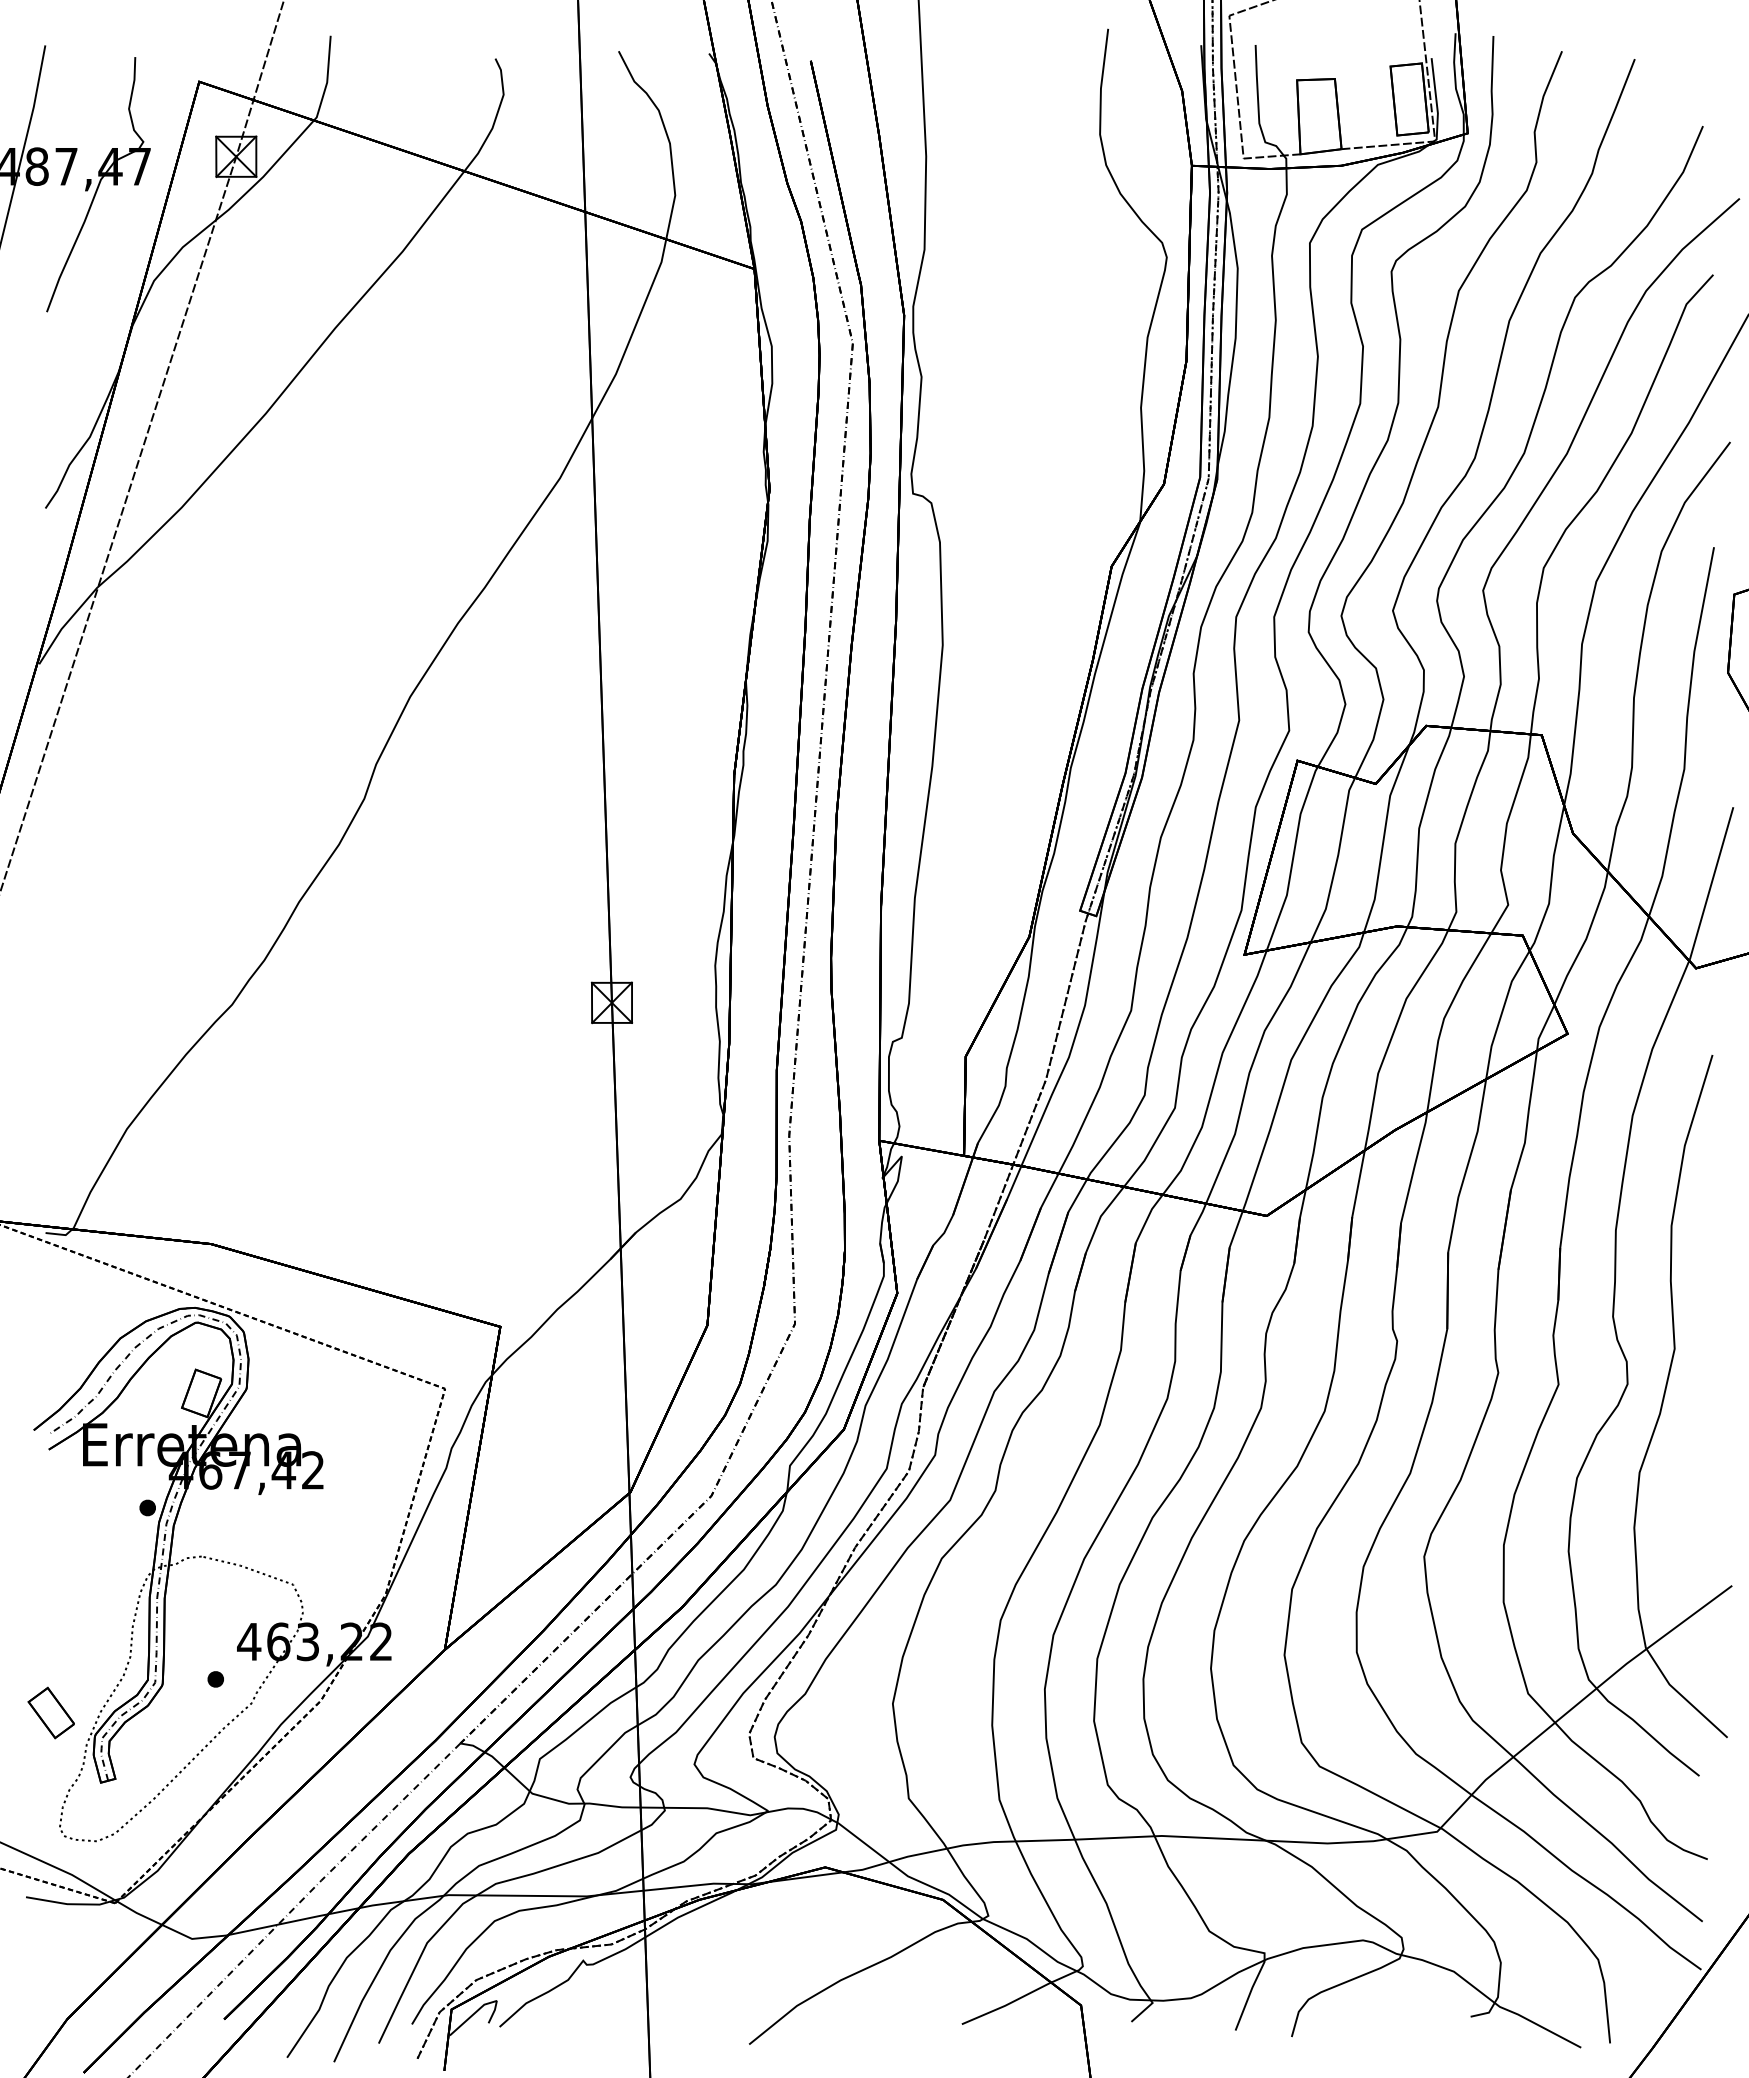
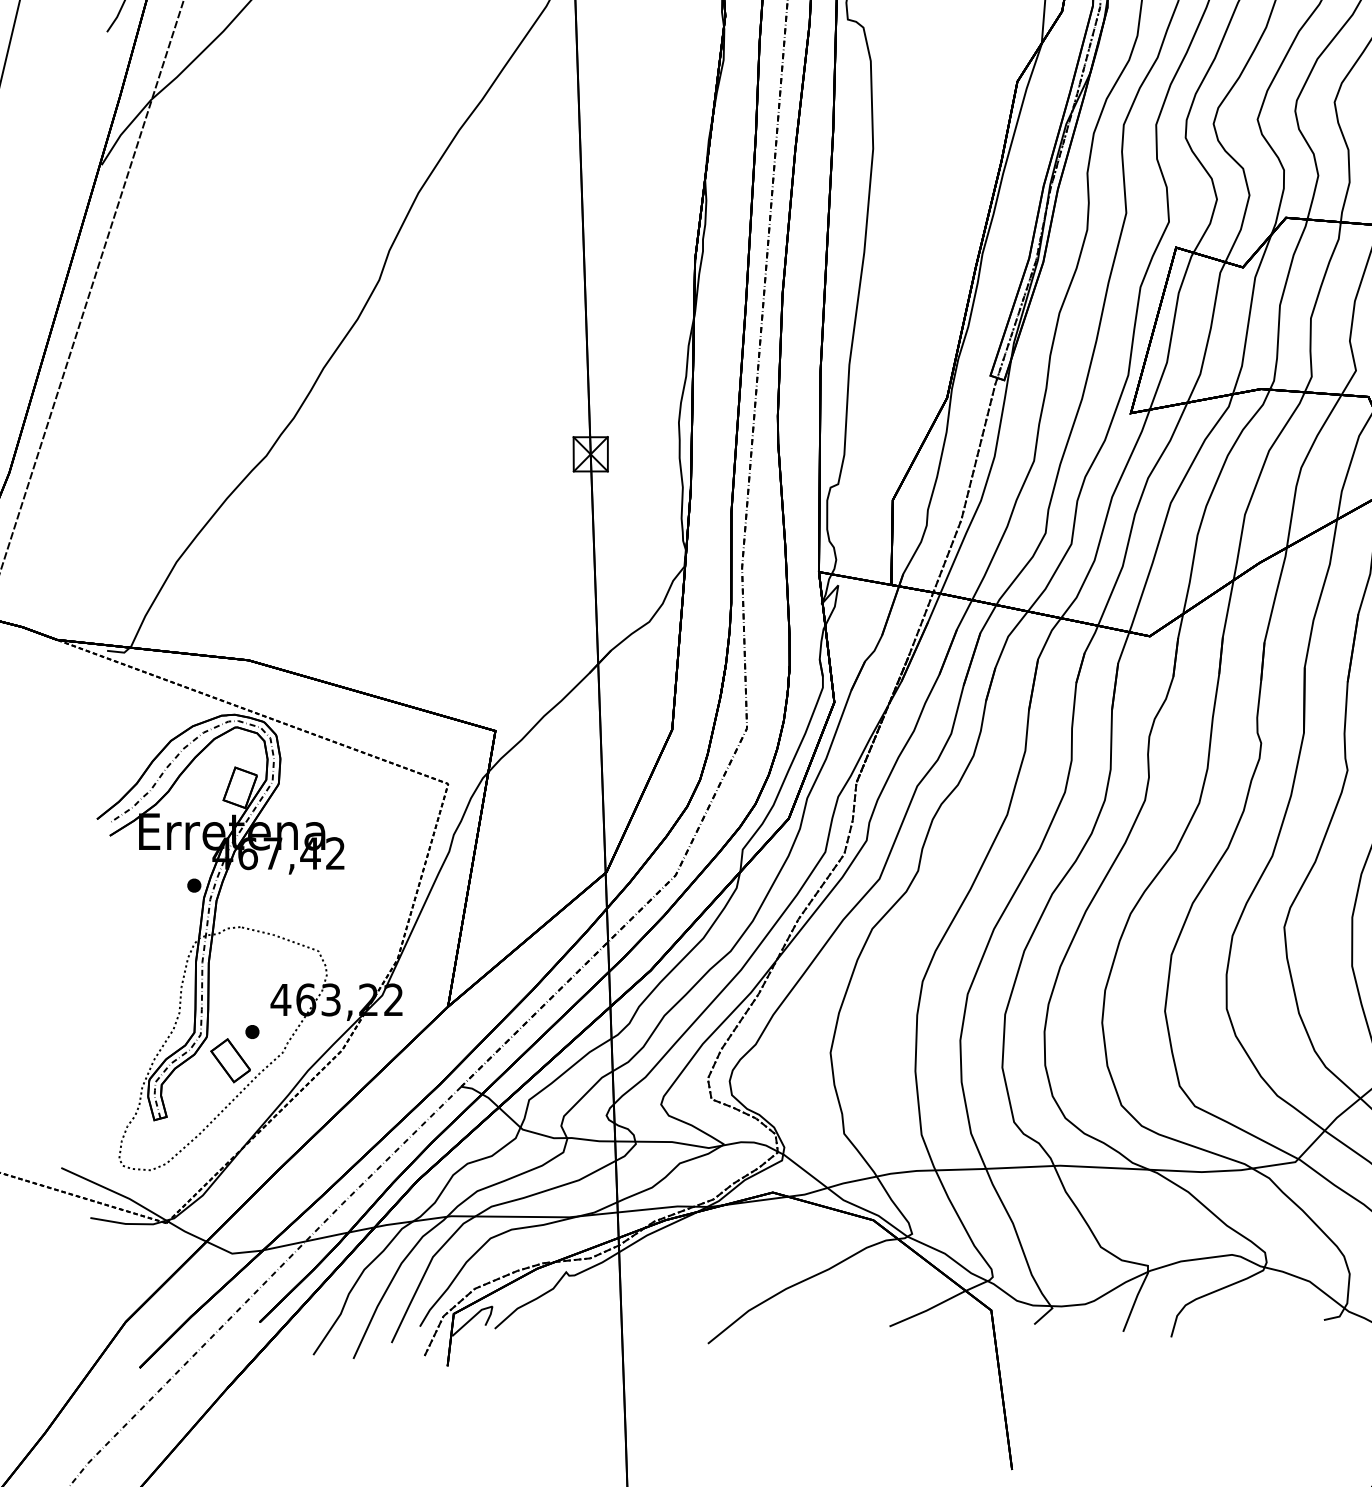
part: (50, 1712) -> (229, 1060), moved

